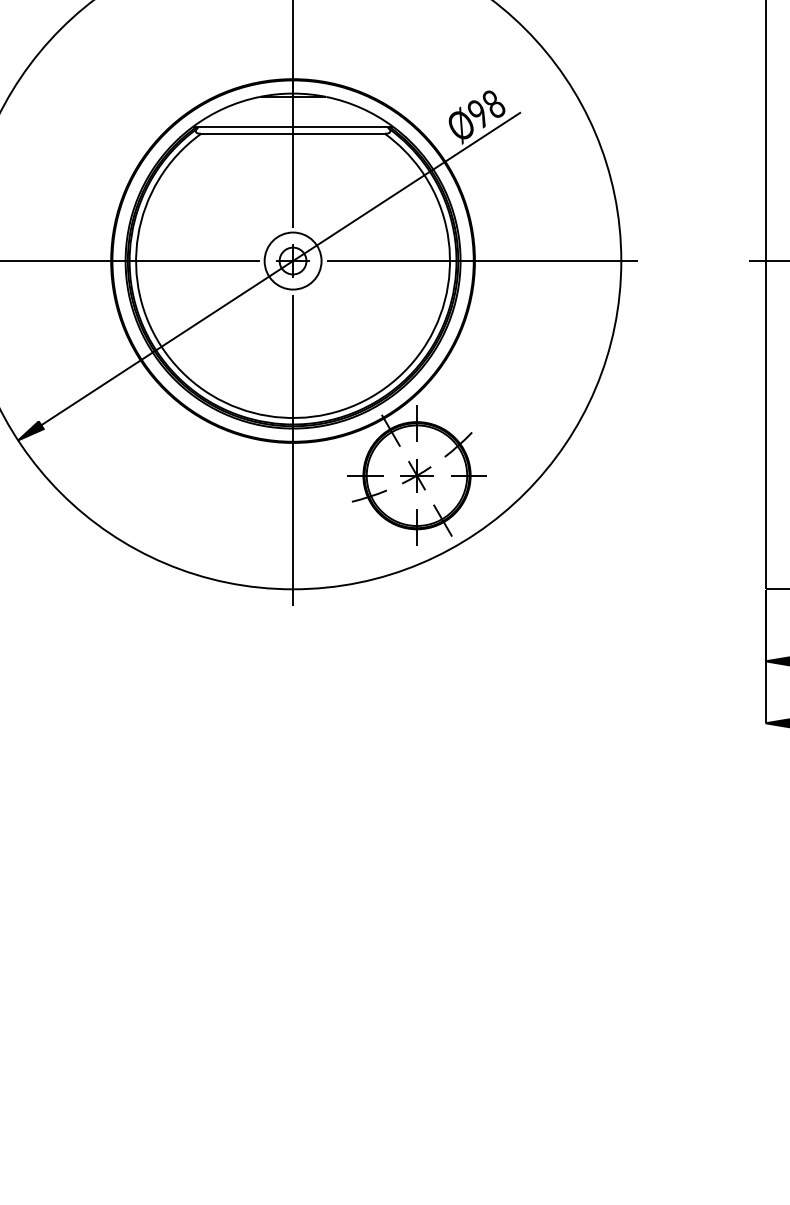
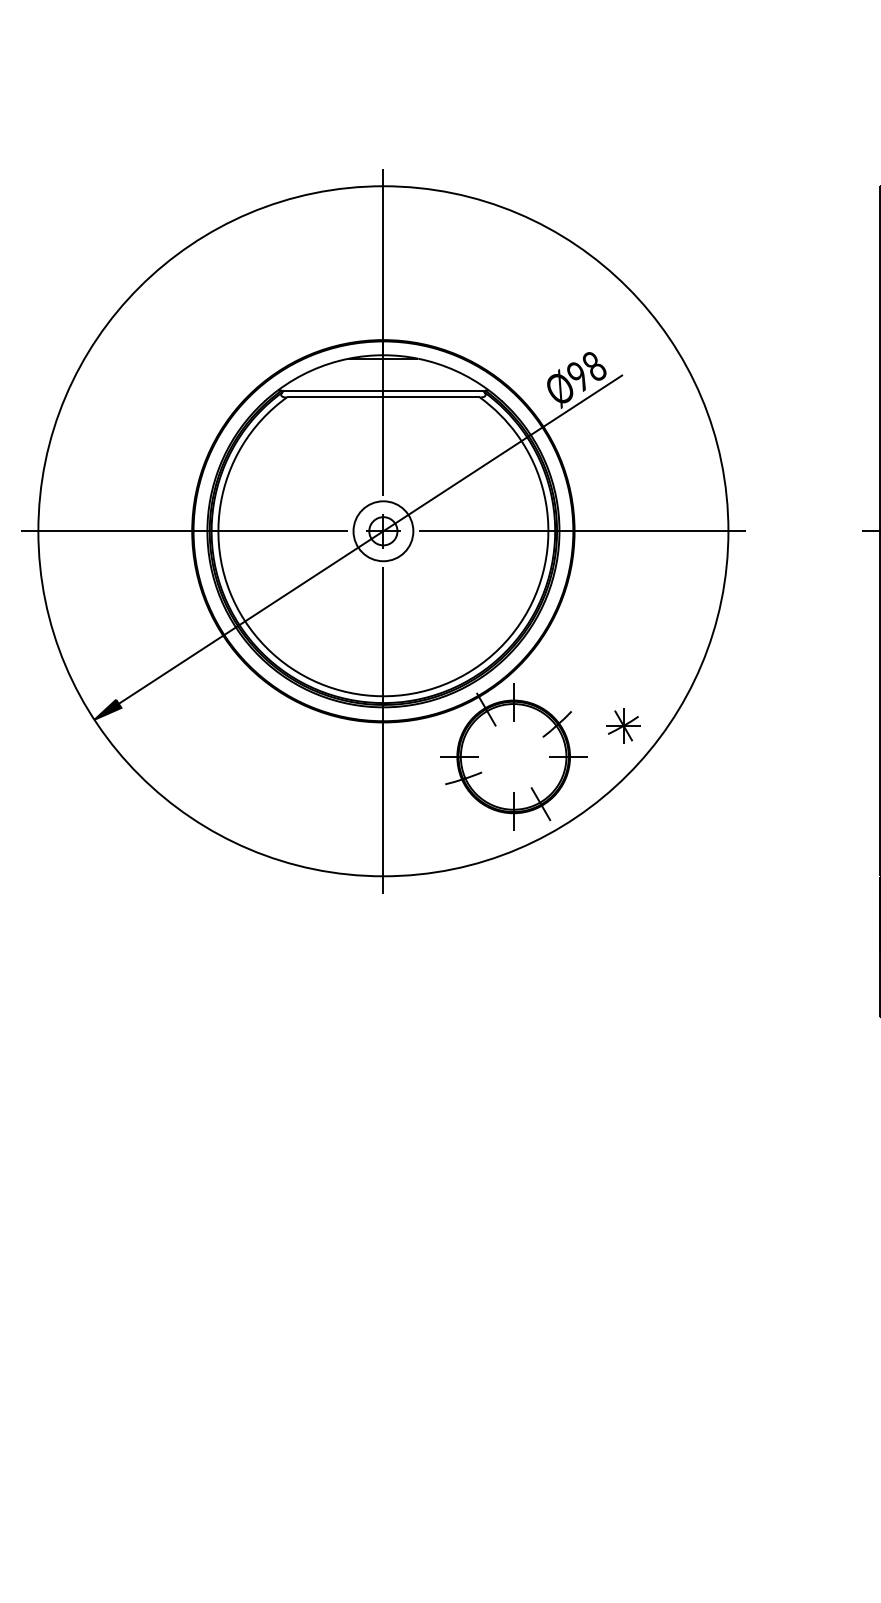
part: (416, 475) -> (623, 725), moved

